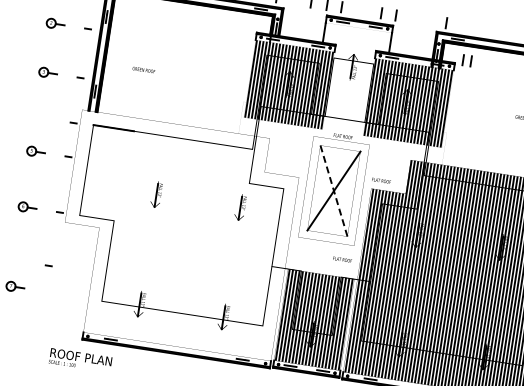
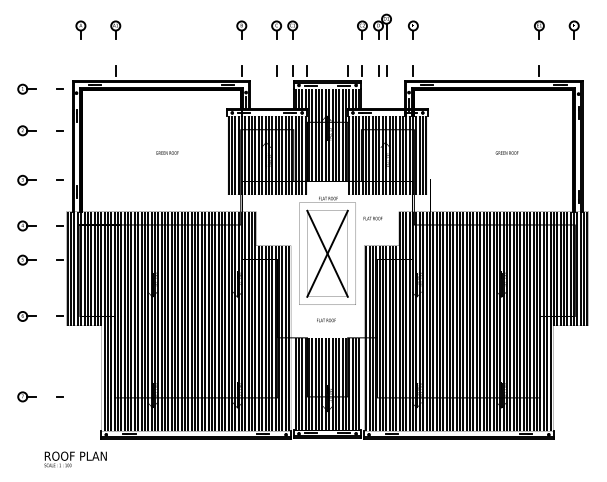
part: (467, 60) -> (382, 70), moved
text: (144, 69) -> (167, 152), moved
hatch: (351, 73) -> (327, 134), added
part: (40, 117) -> (26, 225), added
text: (381, 180) -> (372, 218), moved
line: (333, 190) -> (327, 253), dashed -> solid
hatch: (175, 235) -> (177, 321), added
text: (342, 259) -> (326, 320), moved
line: (48, 265) -> (59, 396), moved
text: (80, 360) -> (75, 459), moved

